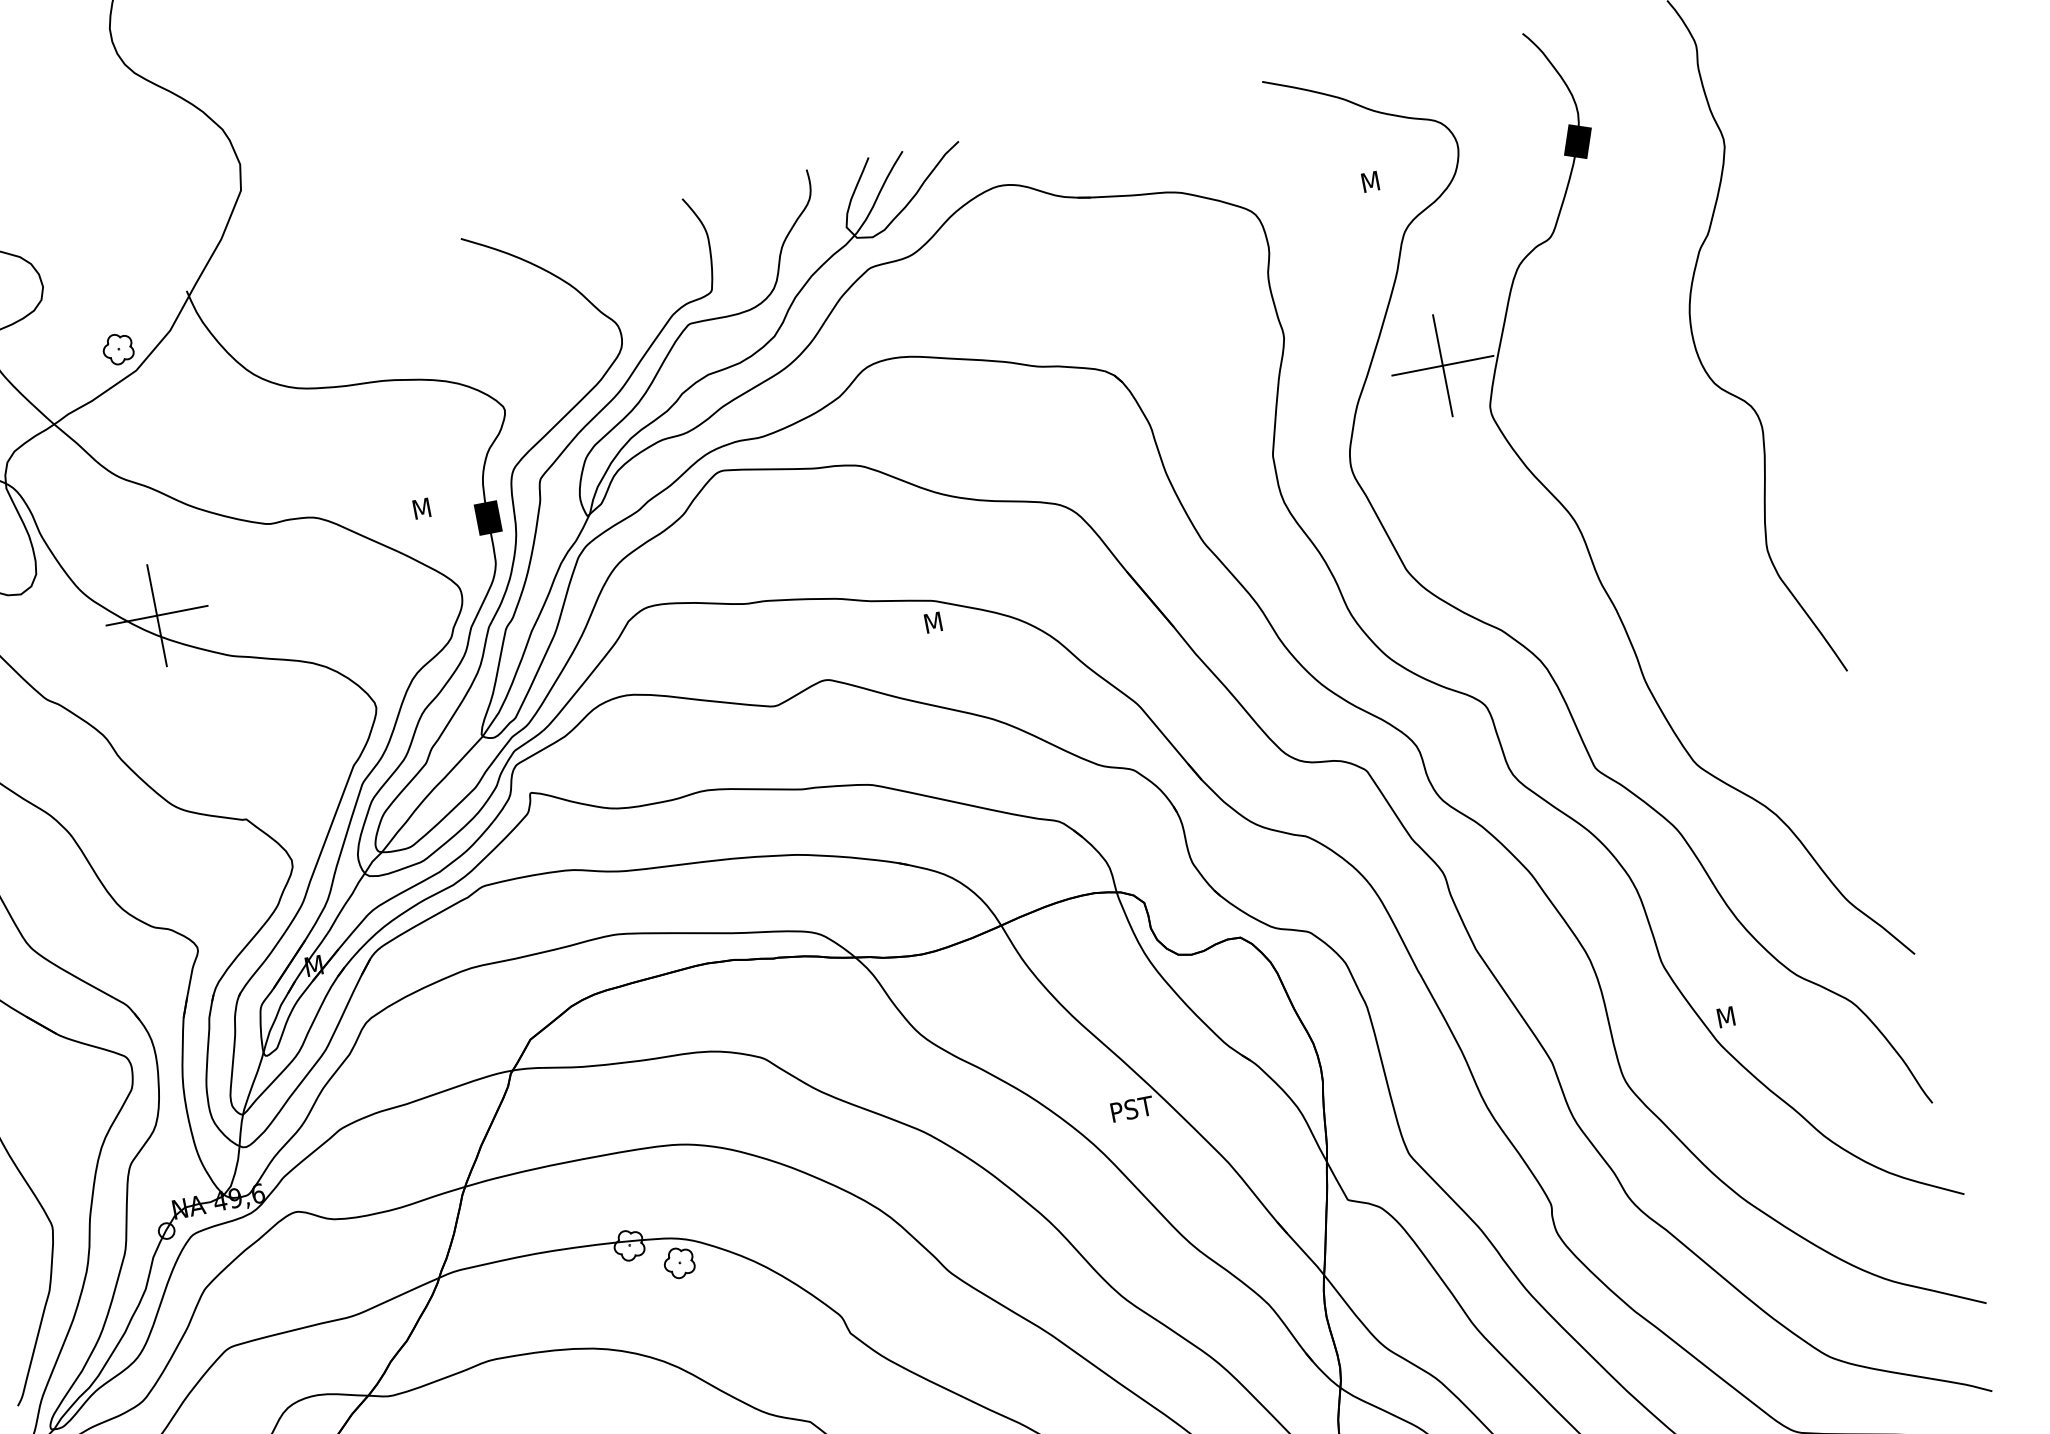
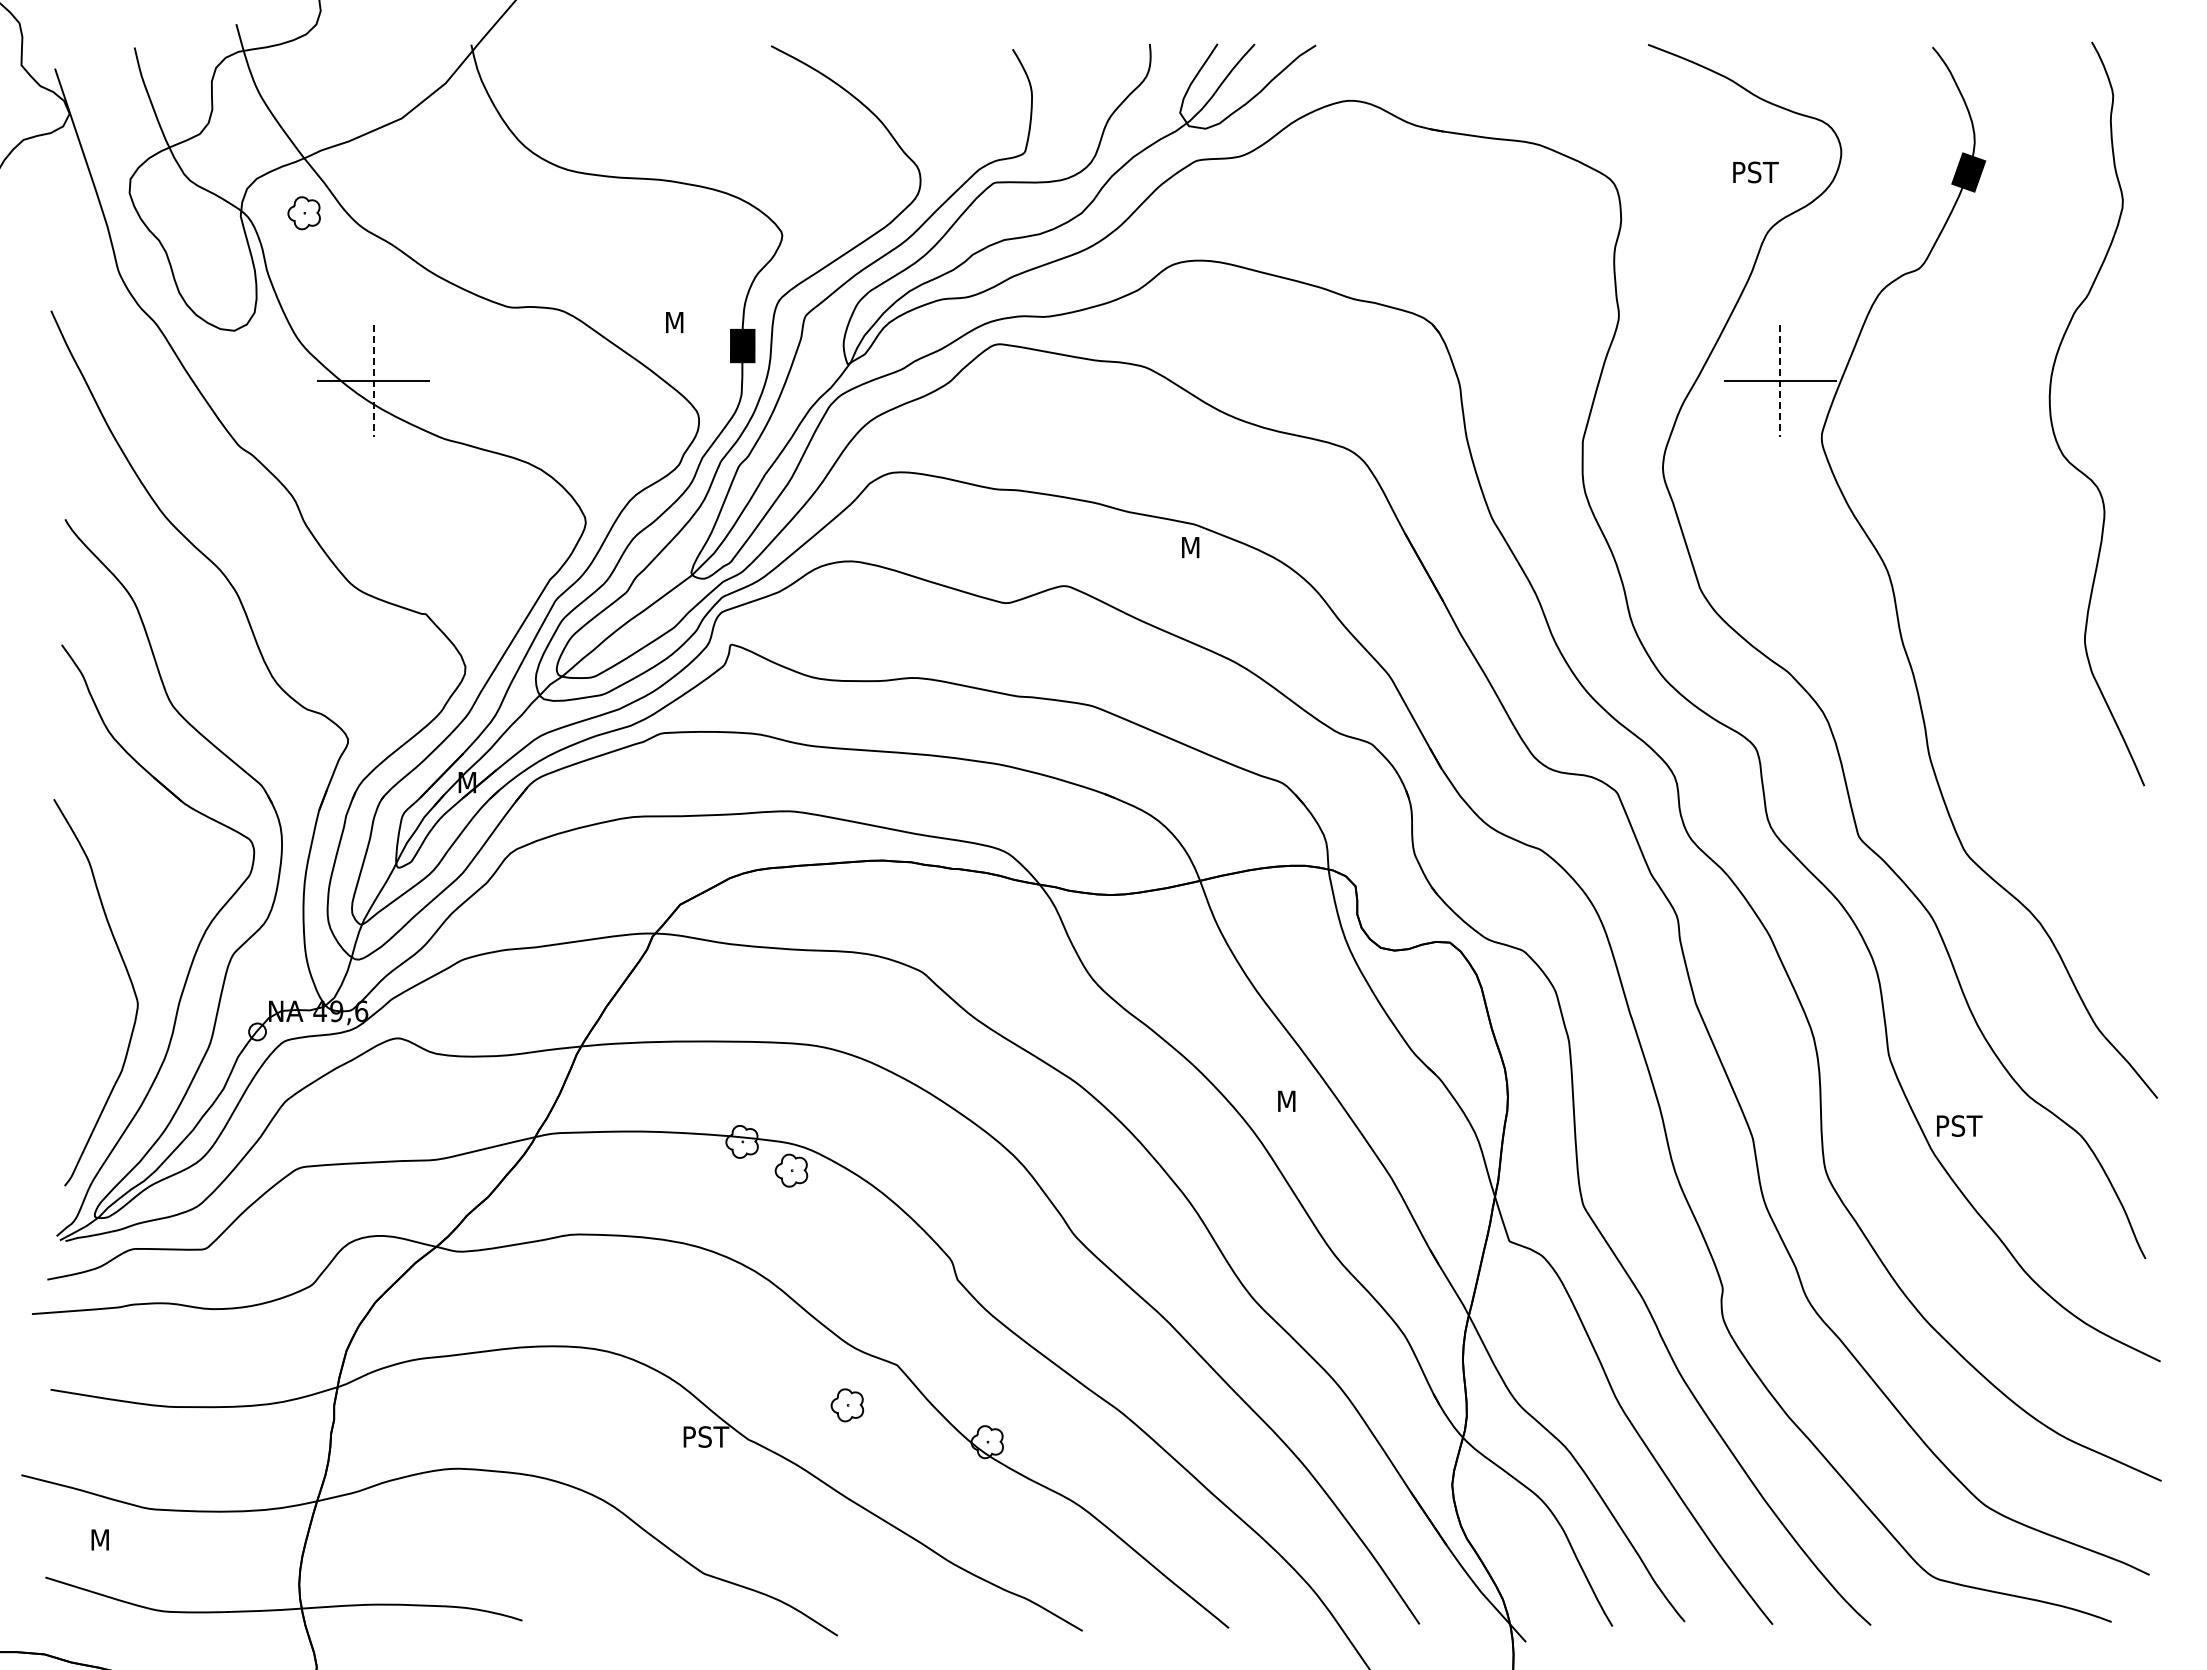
text: (1383, 179) -> (1756, 172), M -> PST
part: (117, 349) -> (303, 213), moved
line: (1442, 366) -> (1780, 381), solid -> dashed
line: (157, 616) -> (373, 381), solid -> dashed
text: (1739, 1014) -> (1960, 1125), M -> PST
text: (1133, 1109) -> (1301, 1101), PST -> M

